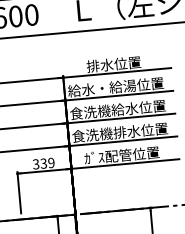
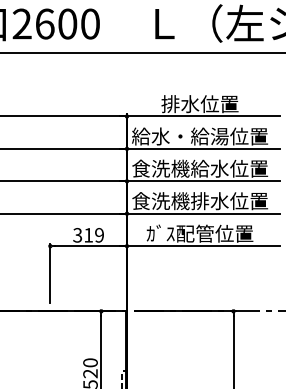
text: (43, 163) -> (88, 234), 339 -> 319

